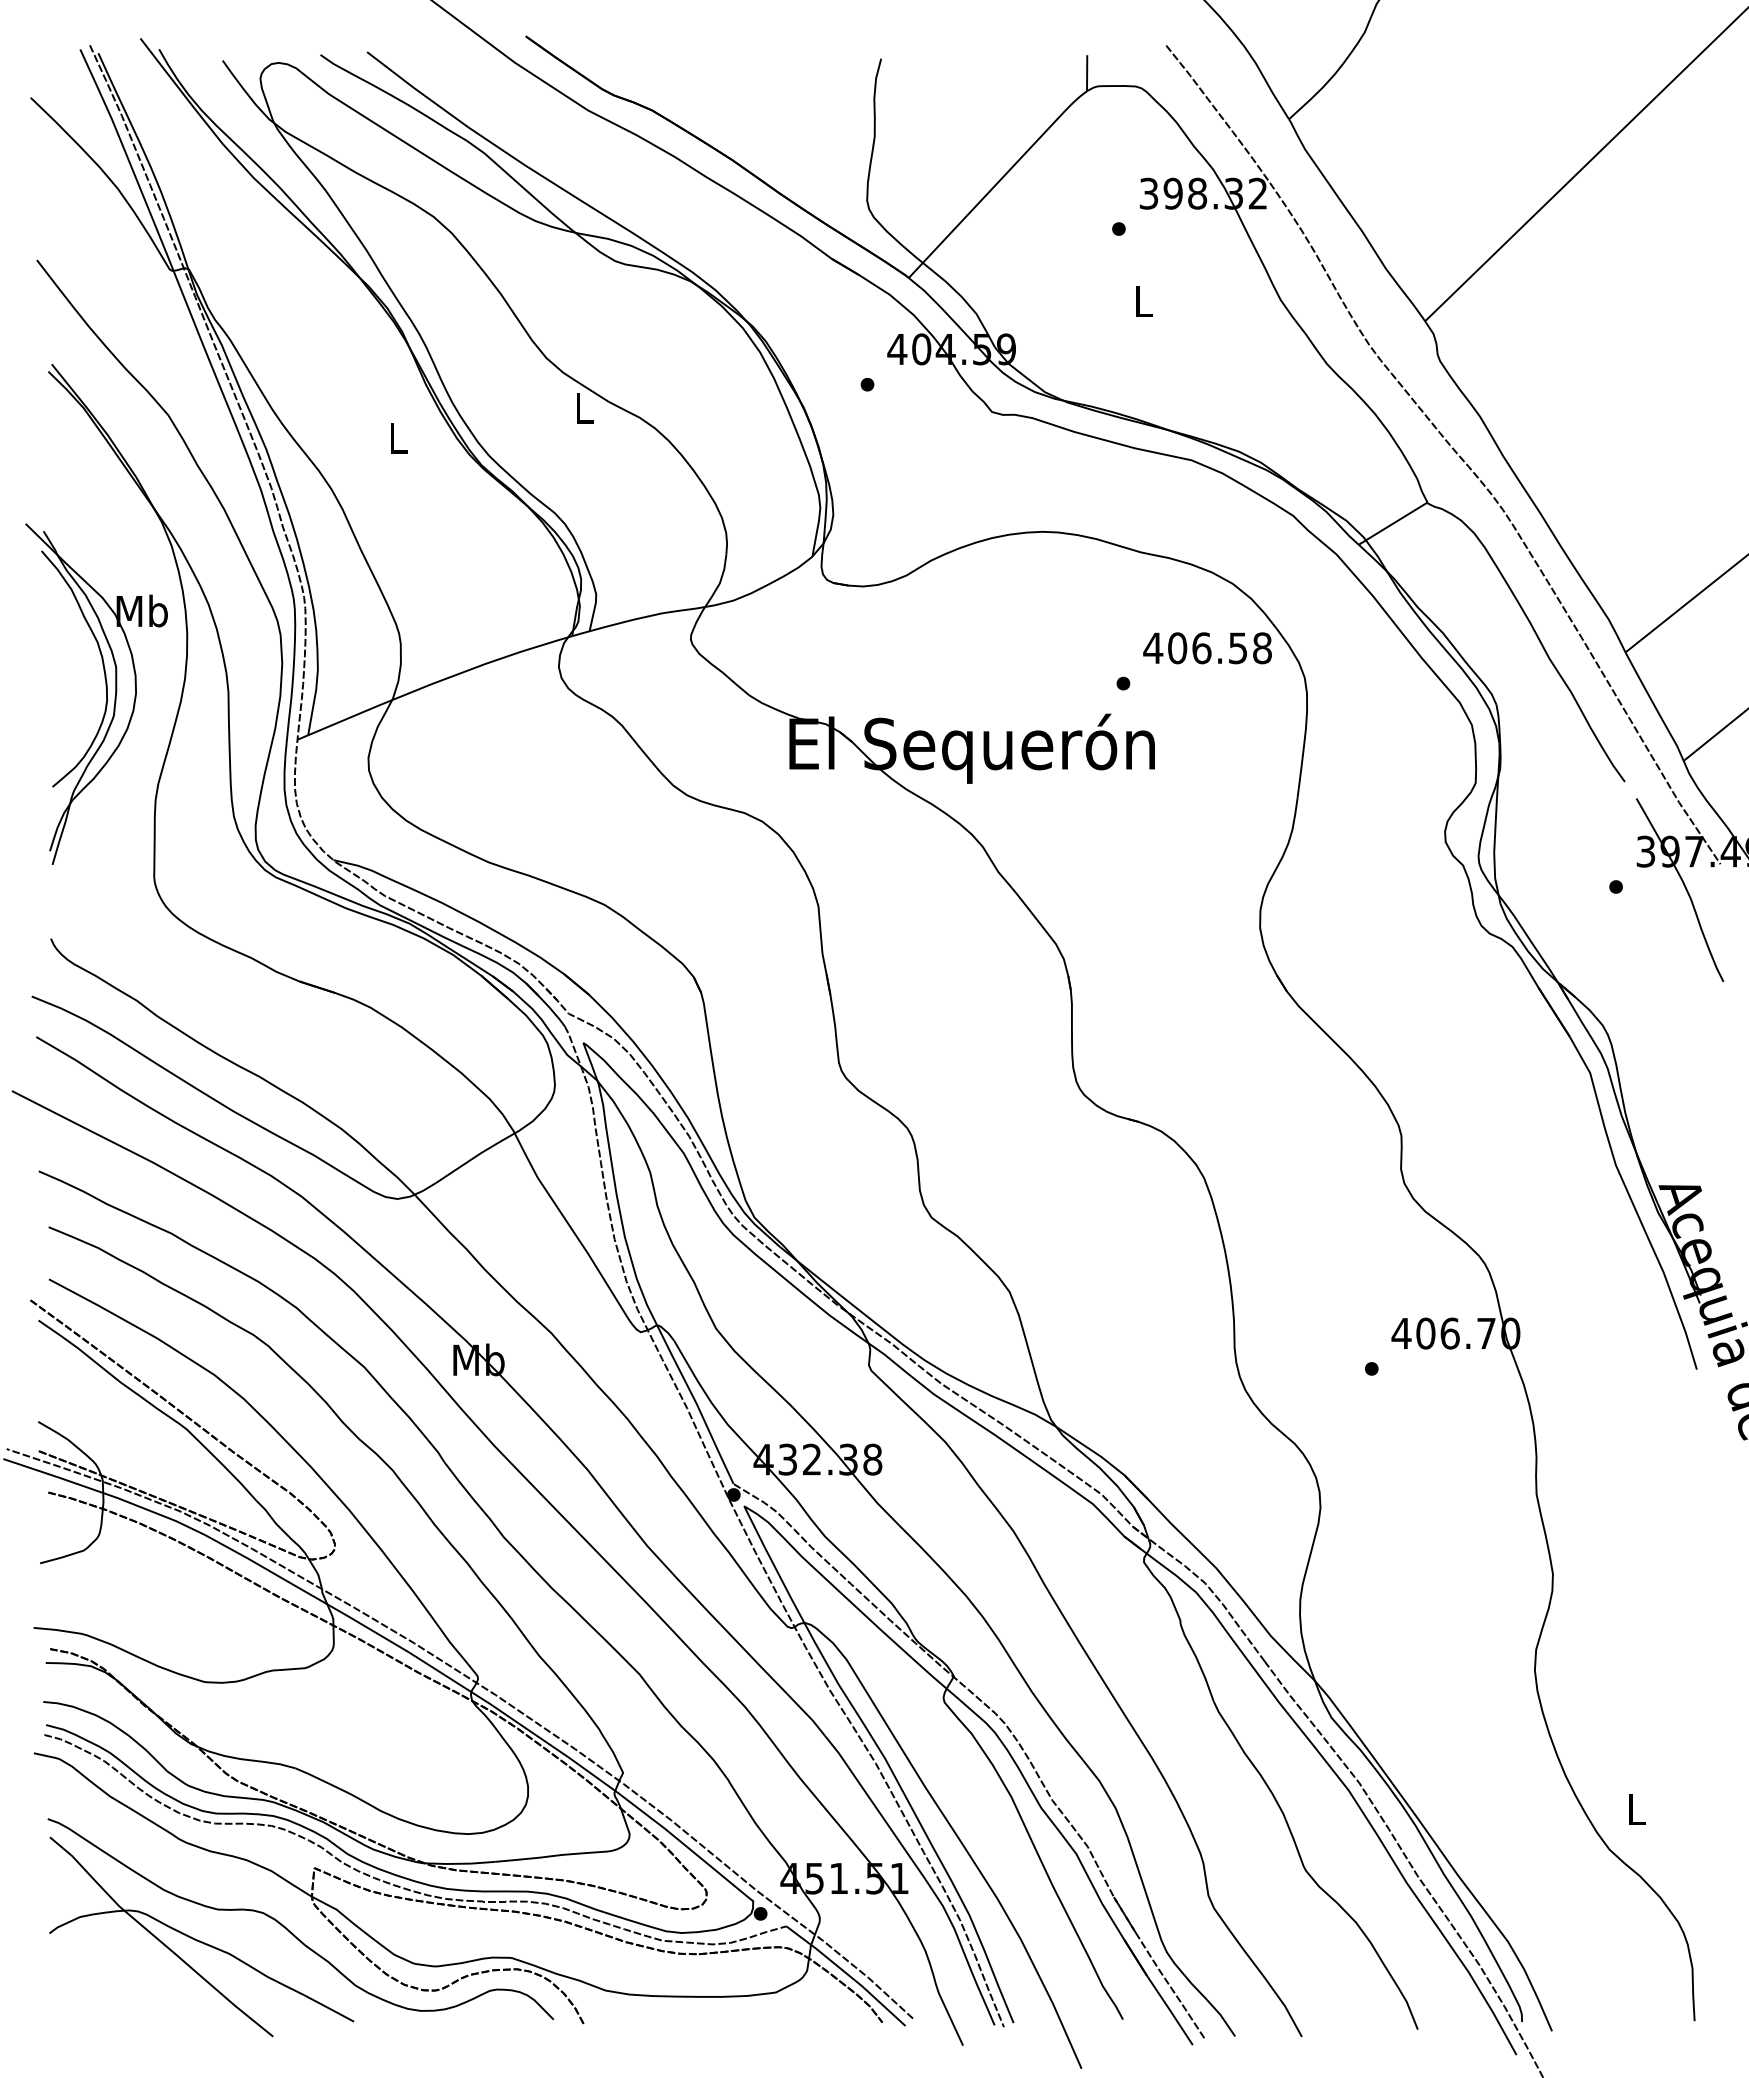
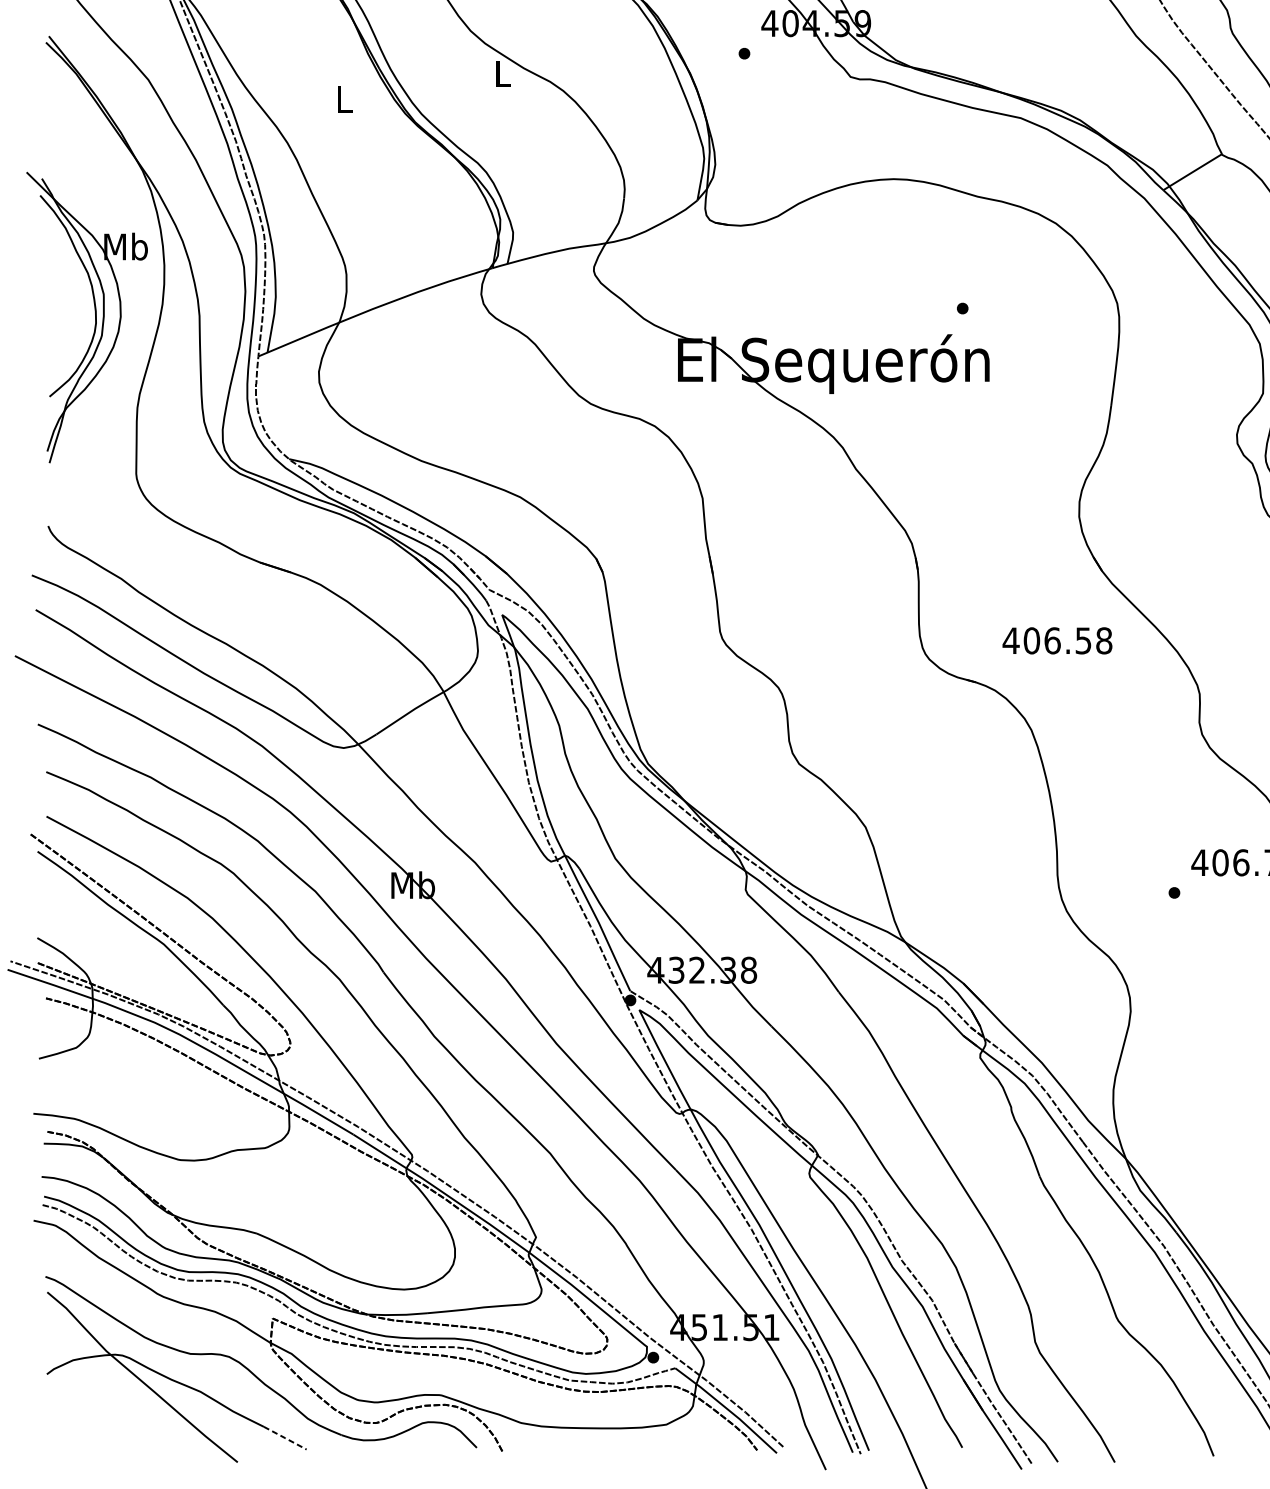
text: (1207, 648) -> (1057, 641), moved
line: (328, 2008) -> (284, 1438), solid -> dashed

